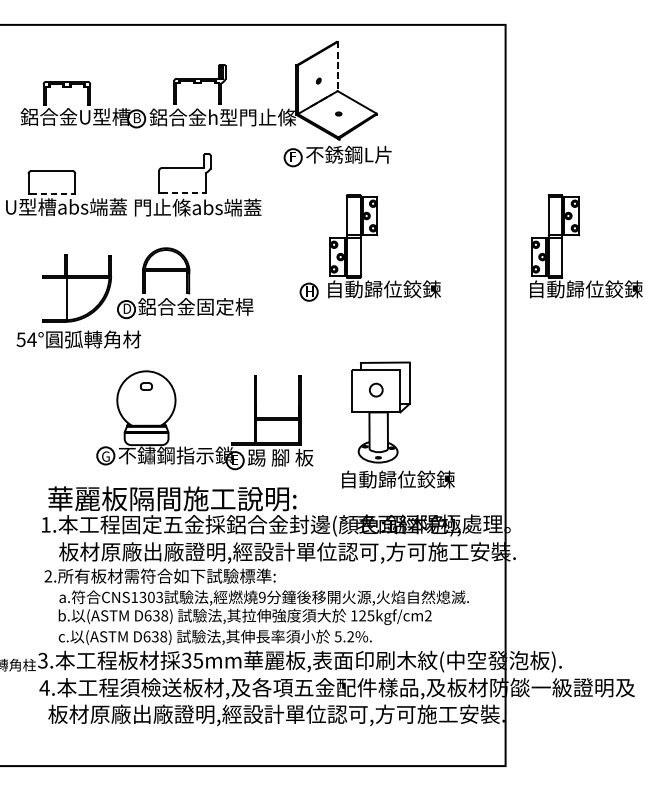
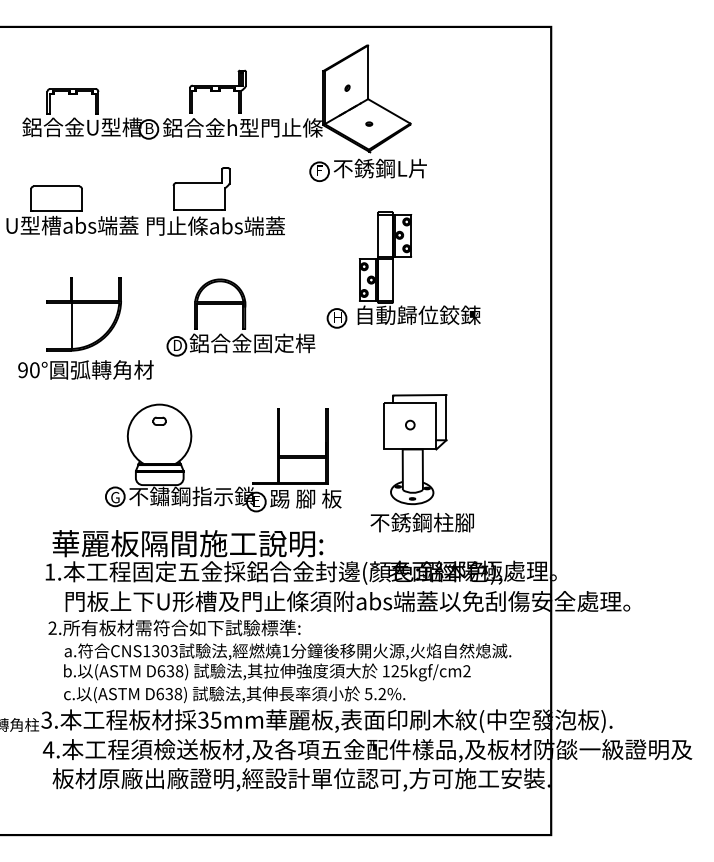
line: (338, 66) -> (368, 72), dashed -> solid
line: (183, 193) -> (199, 210), dashed -> solid
line: (53, 194) -> (58, 211), dashed -> solid
part: (579, 236) -> (631, 257), removed
part: (184, 283) -> (240, 317), moved
text: (27, 340) -> (29, 370), 54° -> 90°
circle: (376, 389) -> (410, 424), size x0.62
text: (396, 479) -> (432, 522), 自動歸位鉸鍊 -> 不銹鋼柱腳
text: (318, 552) -> (347, 602), 板材原廠出廠證明,經設計單位認可,方可施工安裝. -> 門板上下U形槽及門止條須附abs端蓋以免刮傷安全處理。
text: (261, 597) -> (285, 651), 9 -> 1

